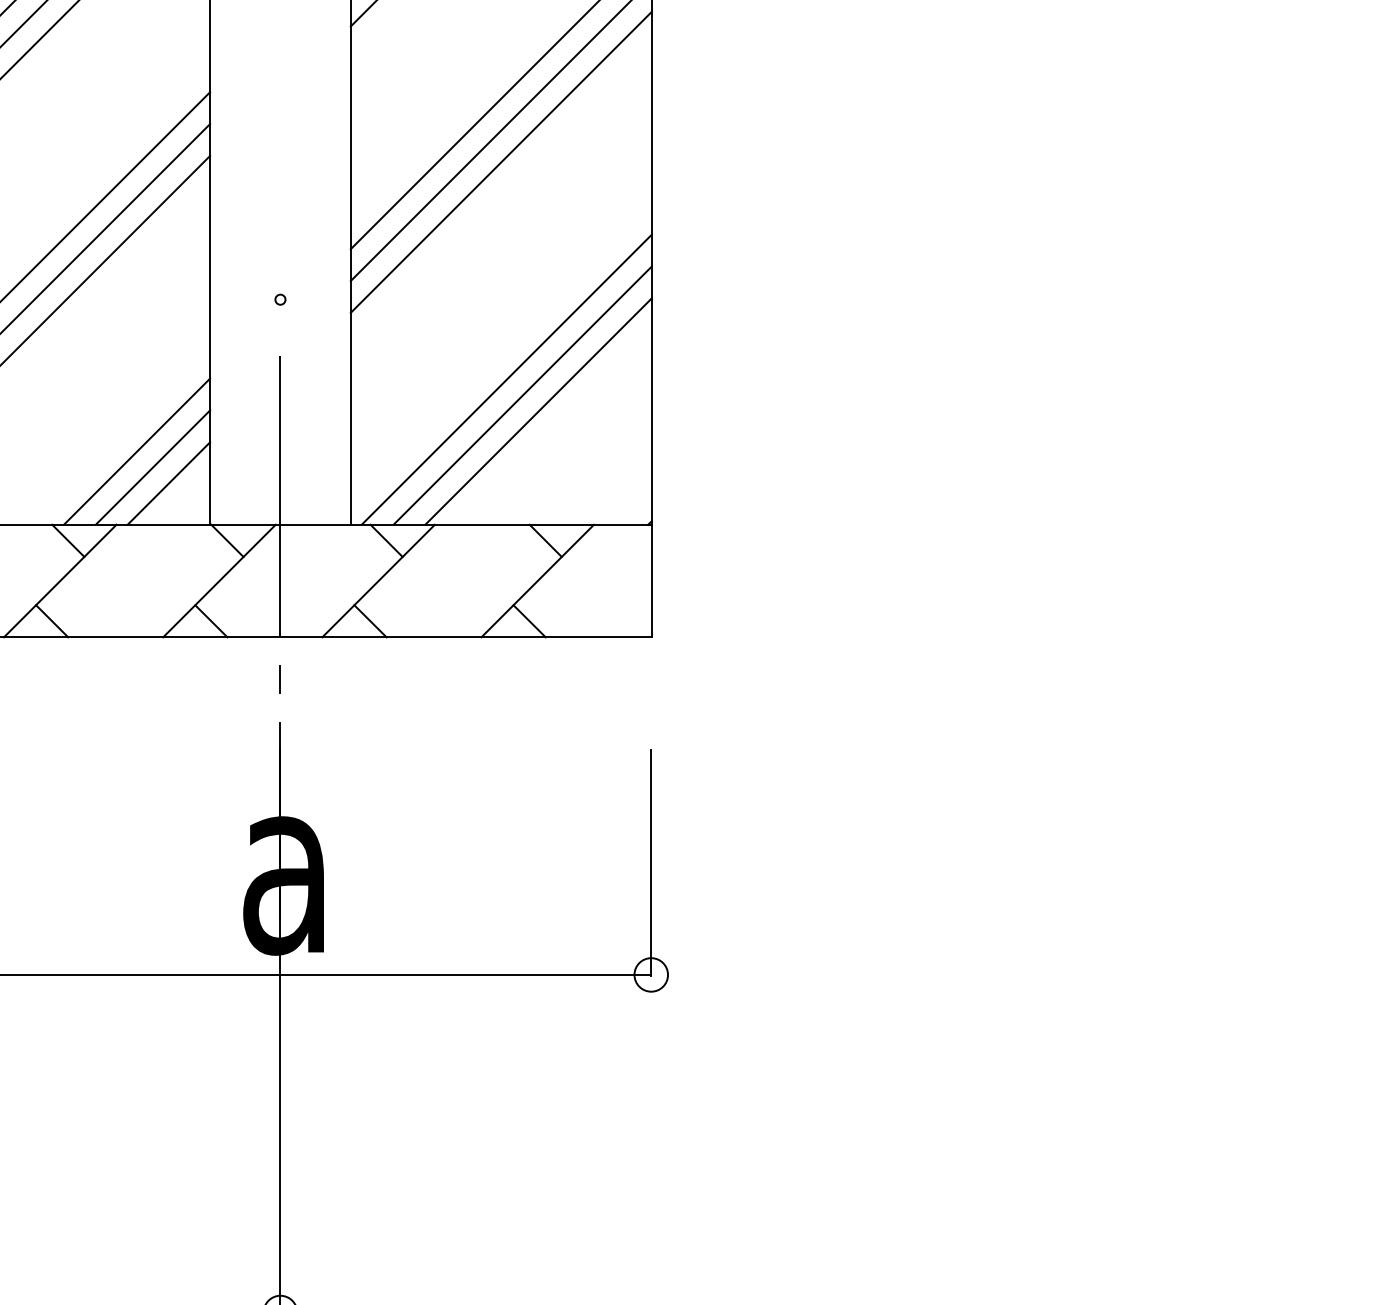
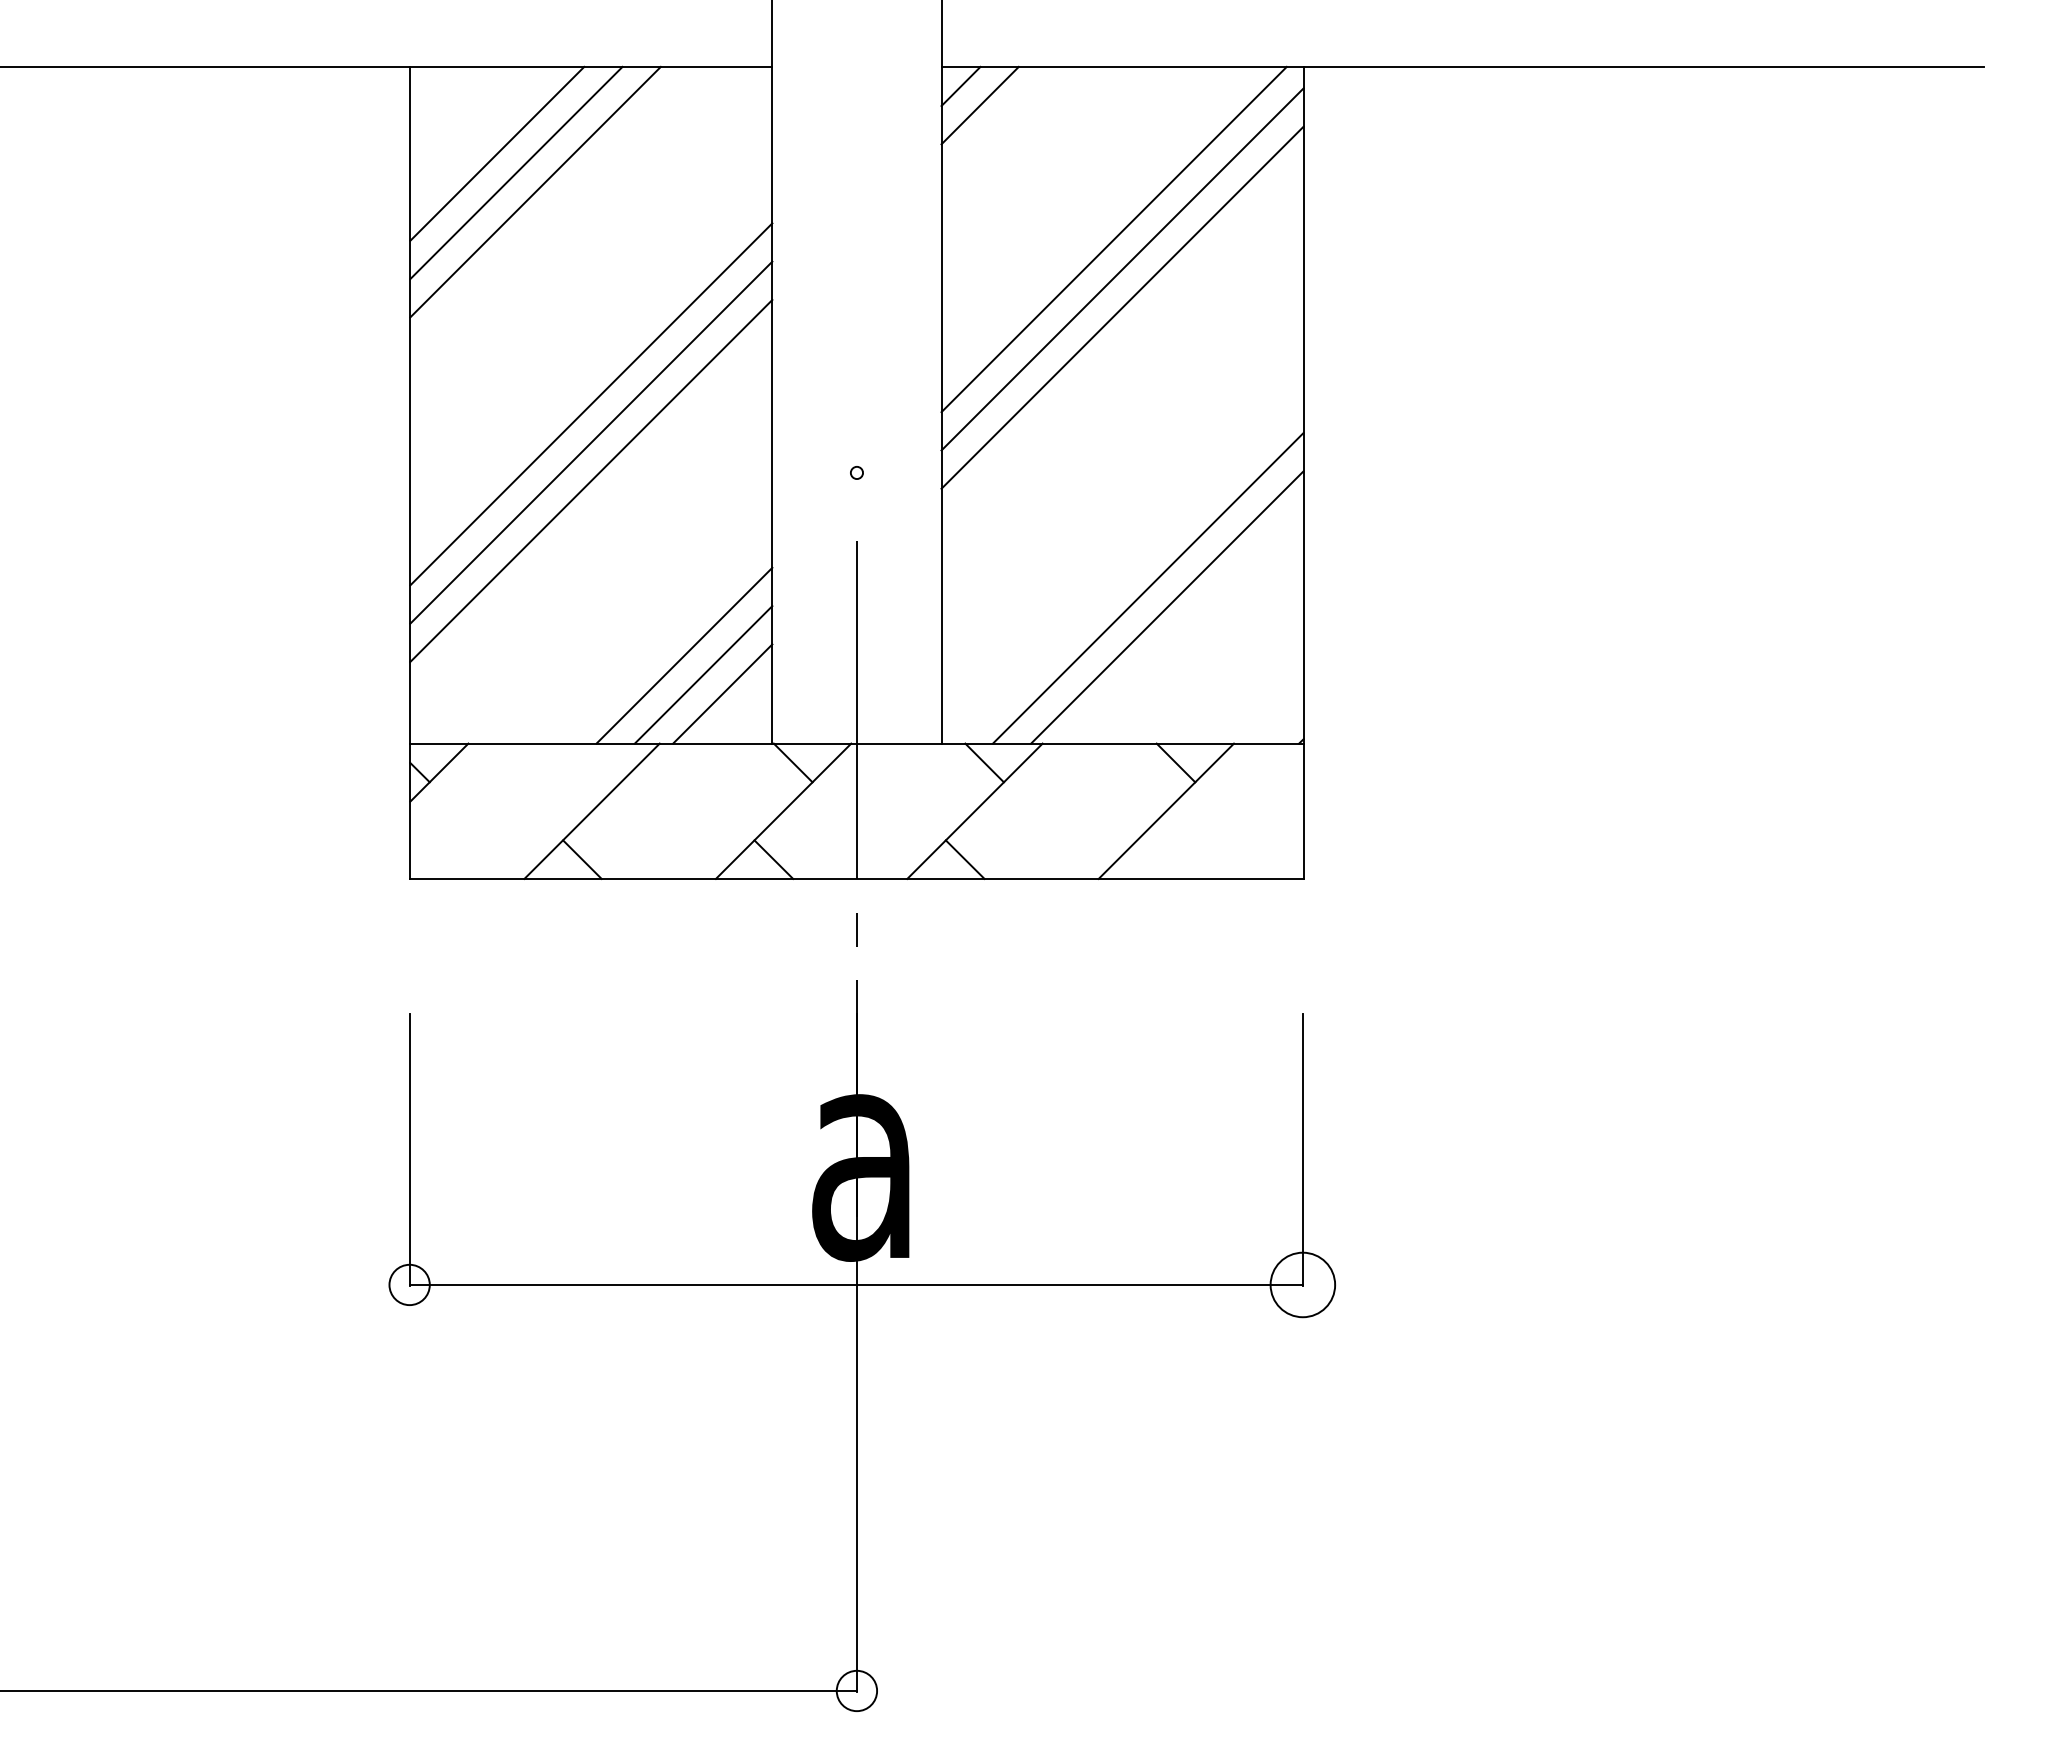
line: (506, 379) -> (1128, 568), removed
line: (68, 540) -> (601, 762), removed
line: (529, 621) -> (1156, 859), removed
circle: (650, 974) -> (1302, 1284), size x1.6

